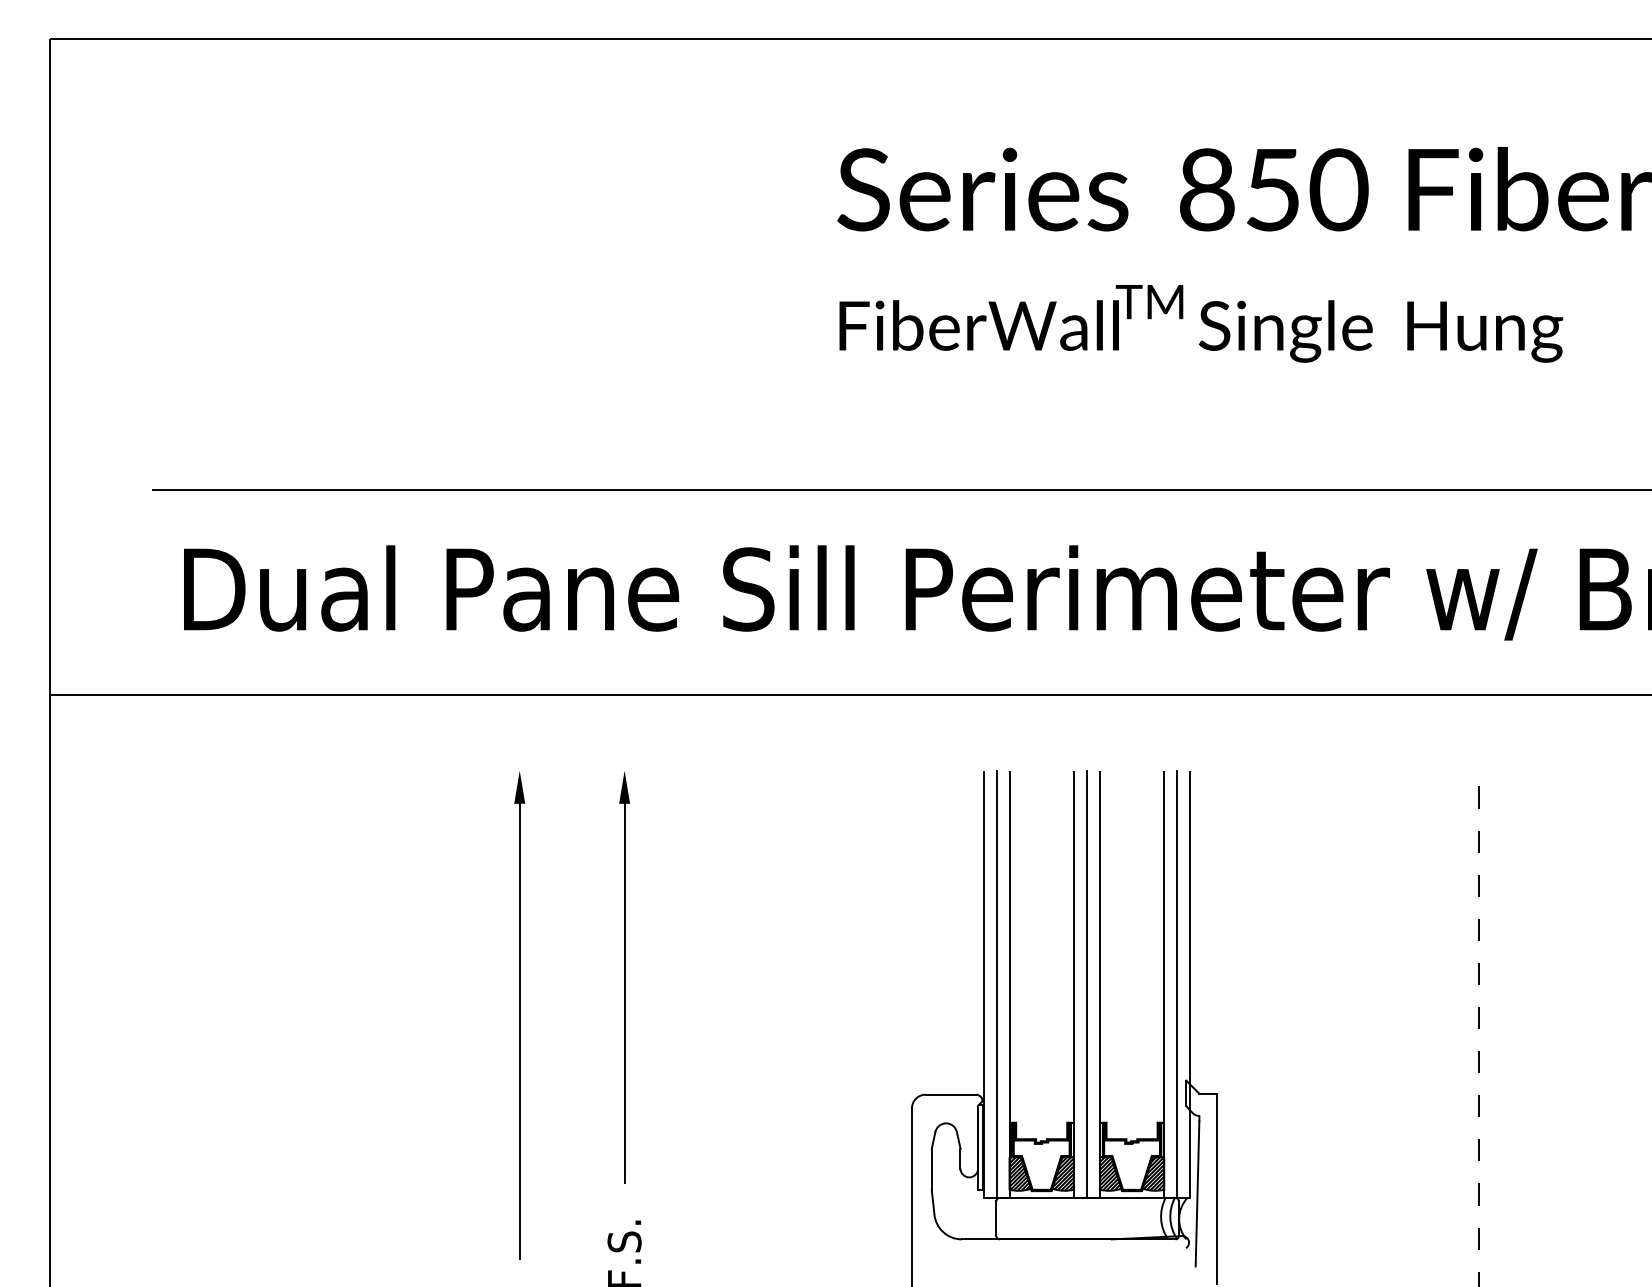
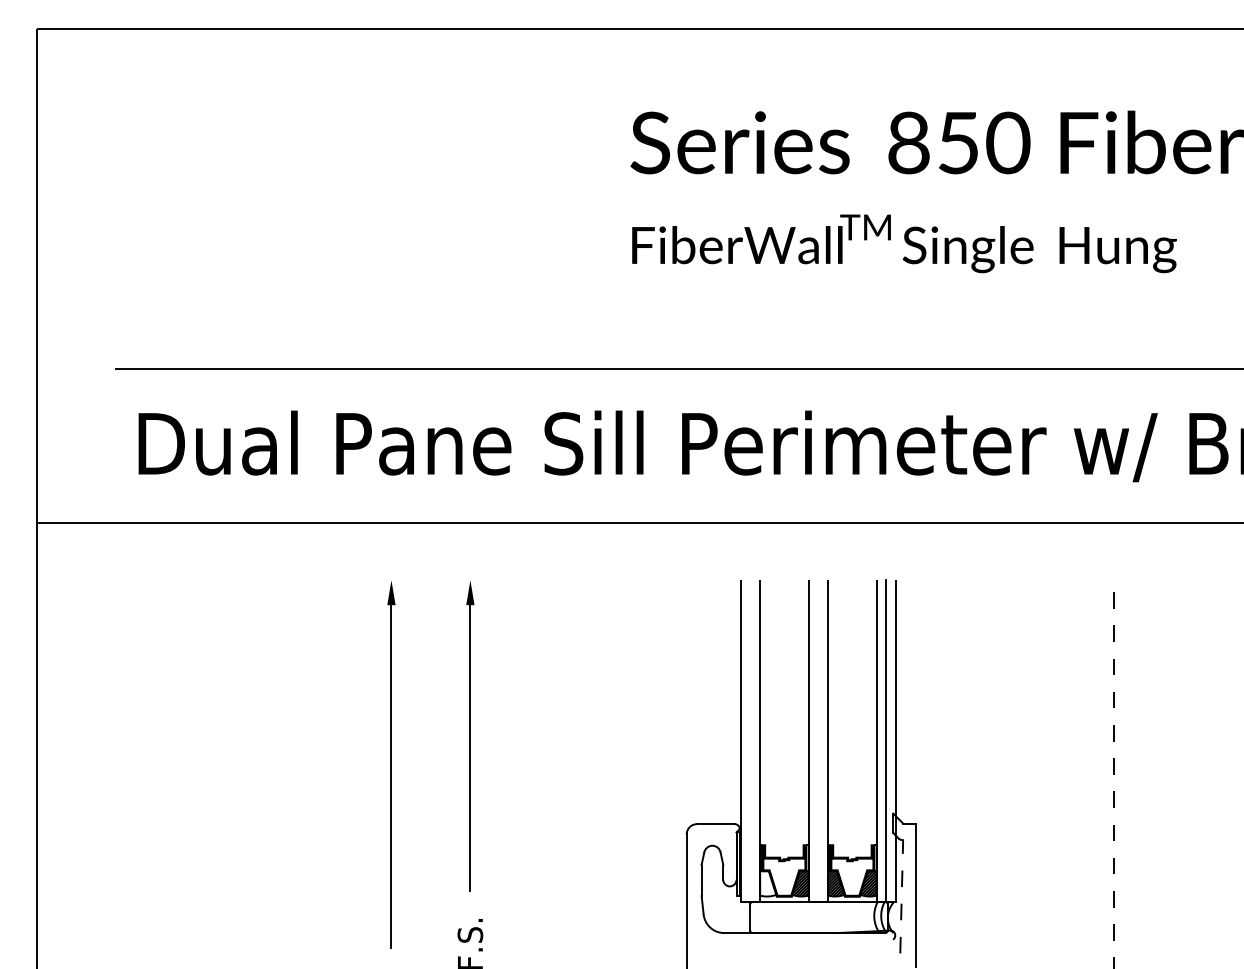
line: (996, 984) -> (750, 741), removed
line: (1086, 984) -> (818, 741), removed
hatch: (1019, 1173) -> (767, 883), removed
line: (1197, 1193) -> (901, 898), solid -> dashed

